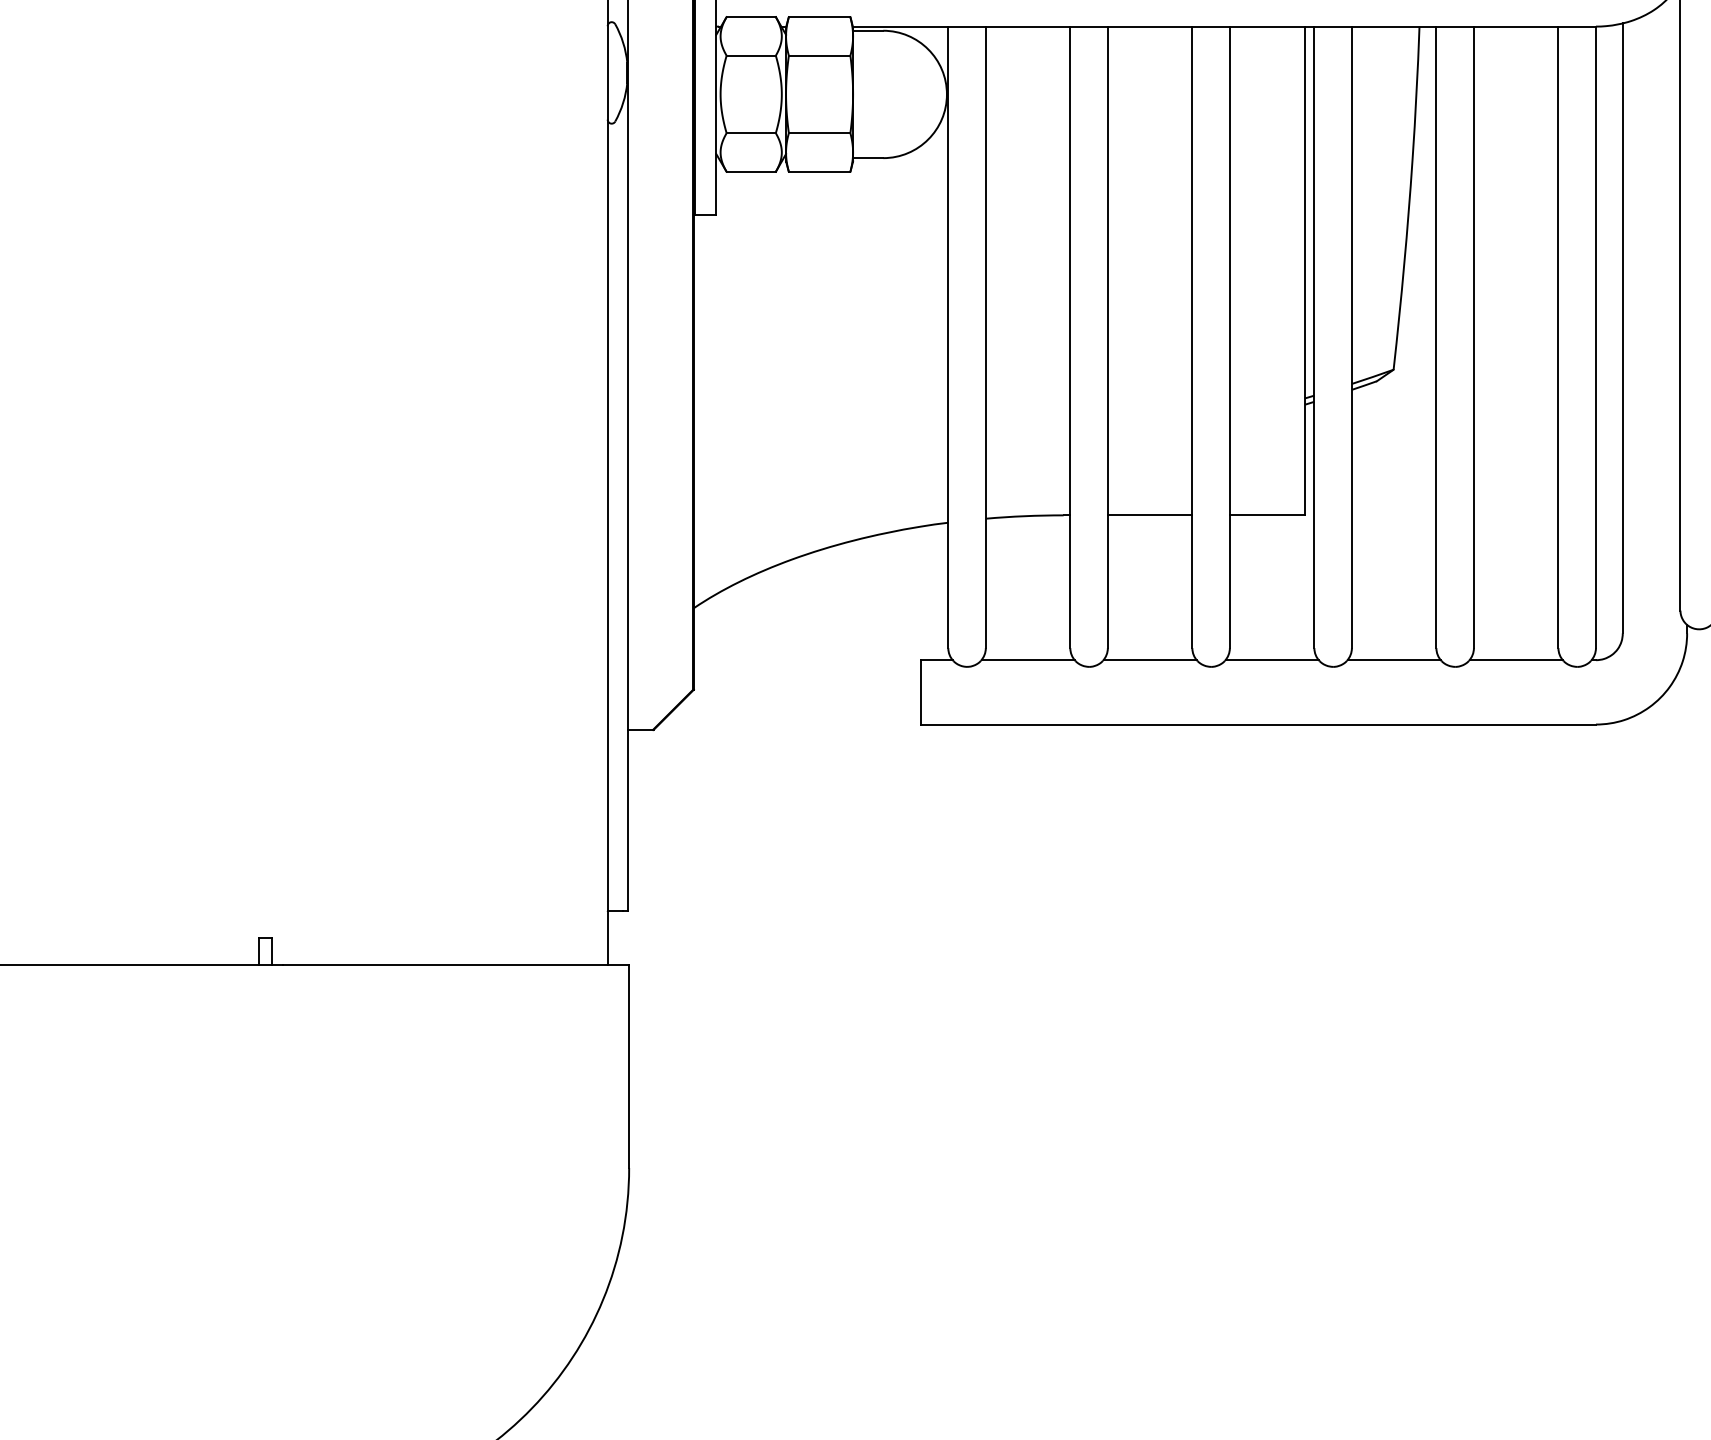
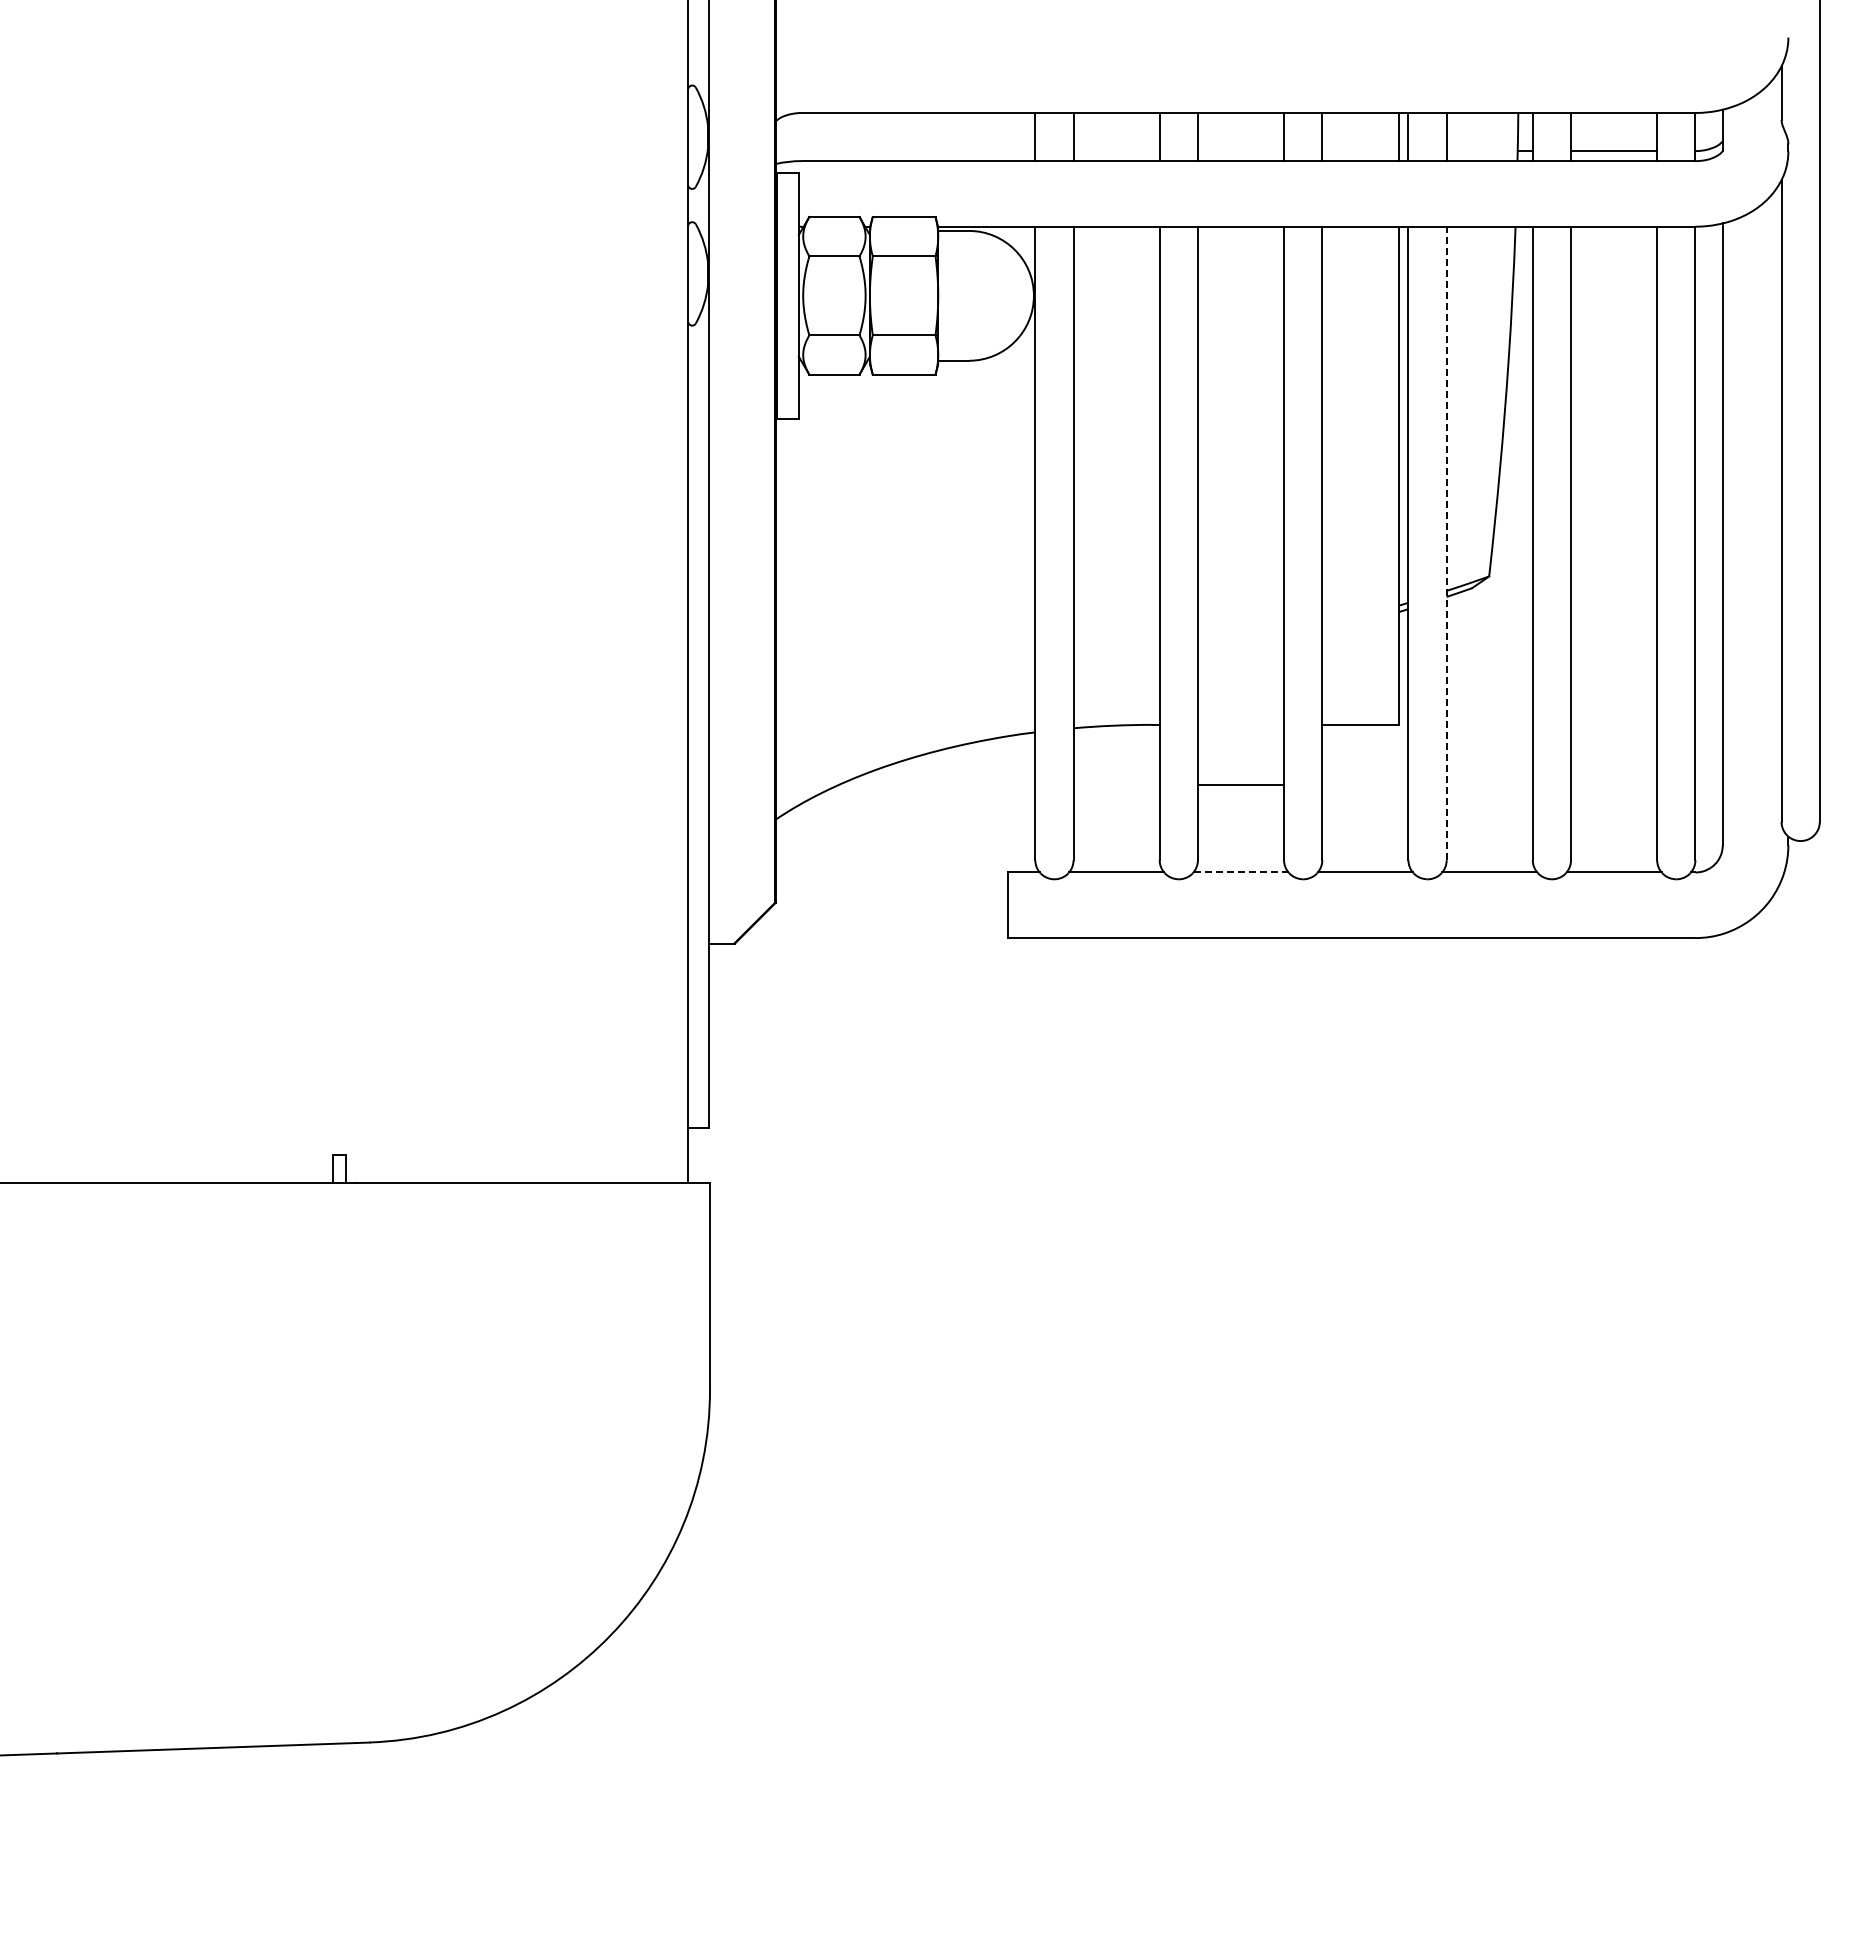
line: (1351, 337) -> (1446, 543), solid -> dashed
line: (1149, 514) -> (1240, 784), moved
line: (1150, 660) -> (1241, 872), solid -> dashed

